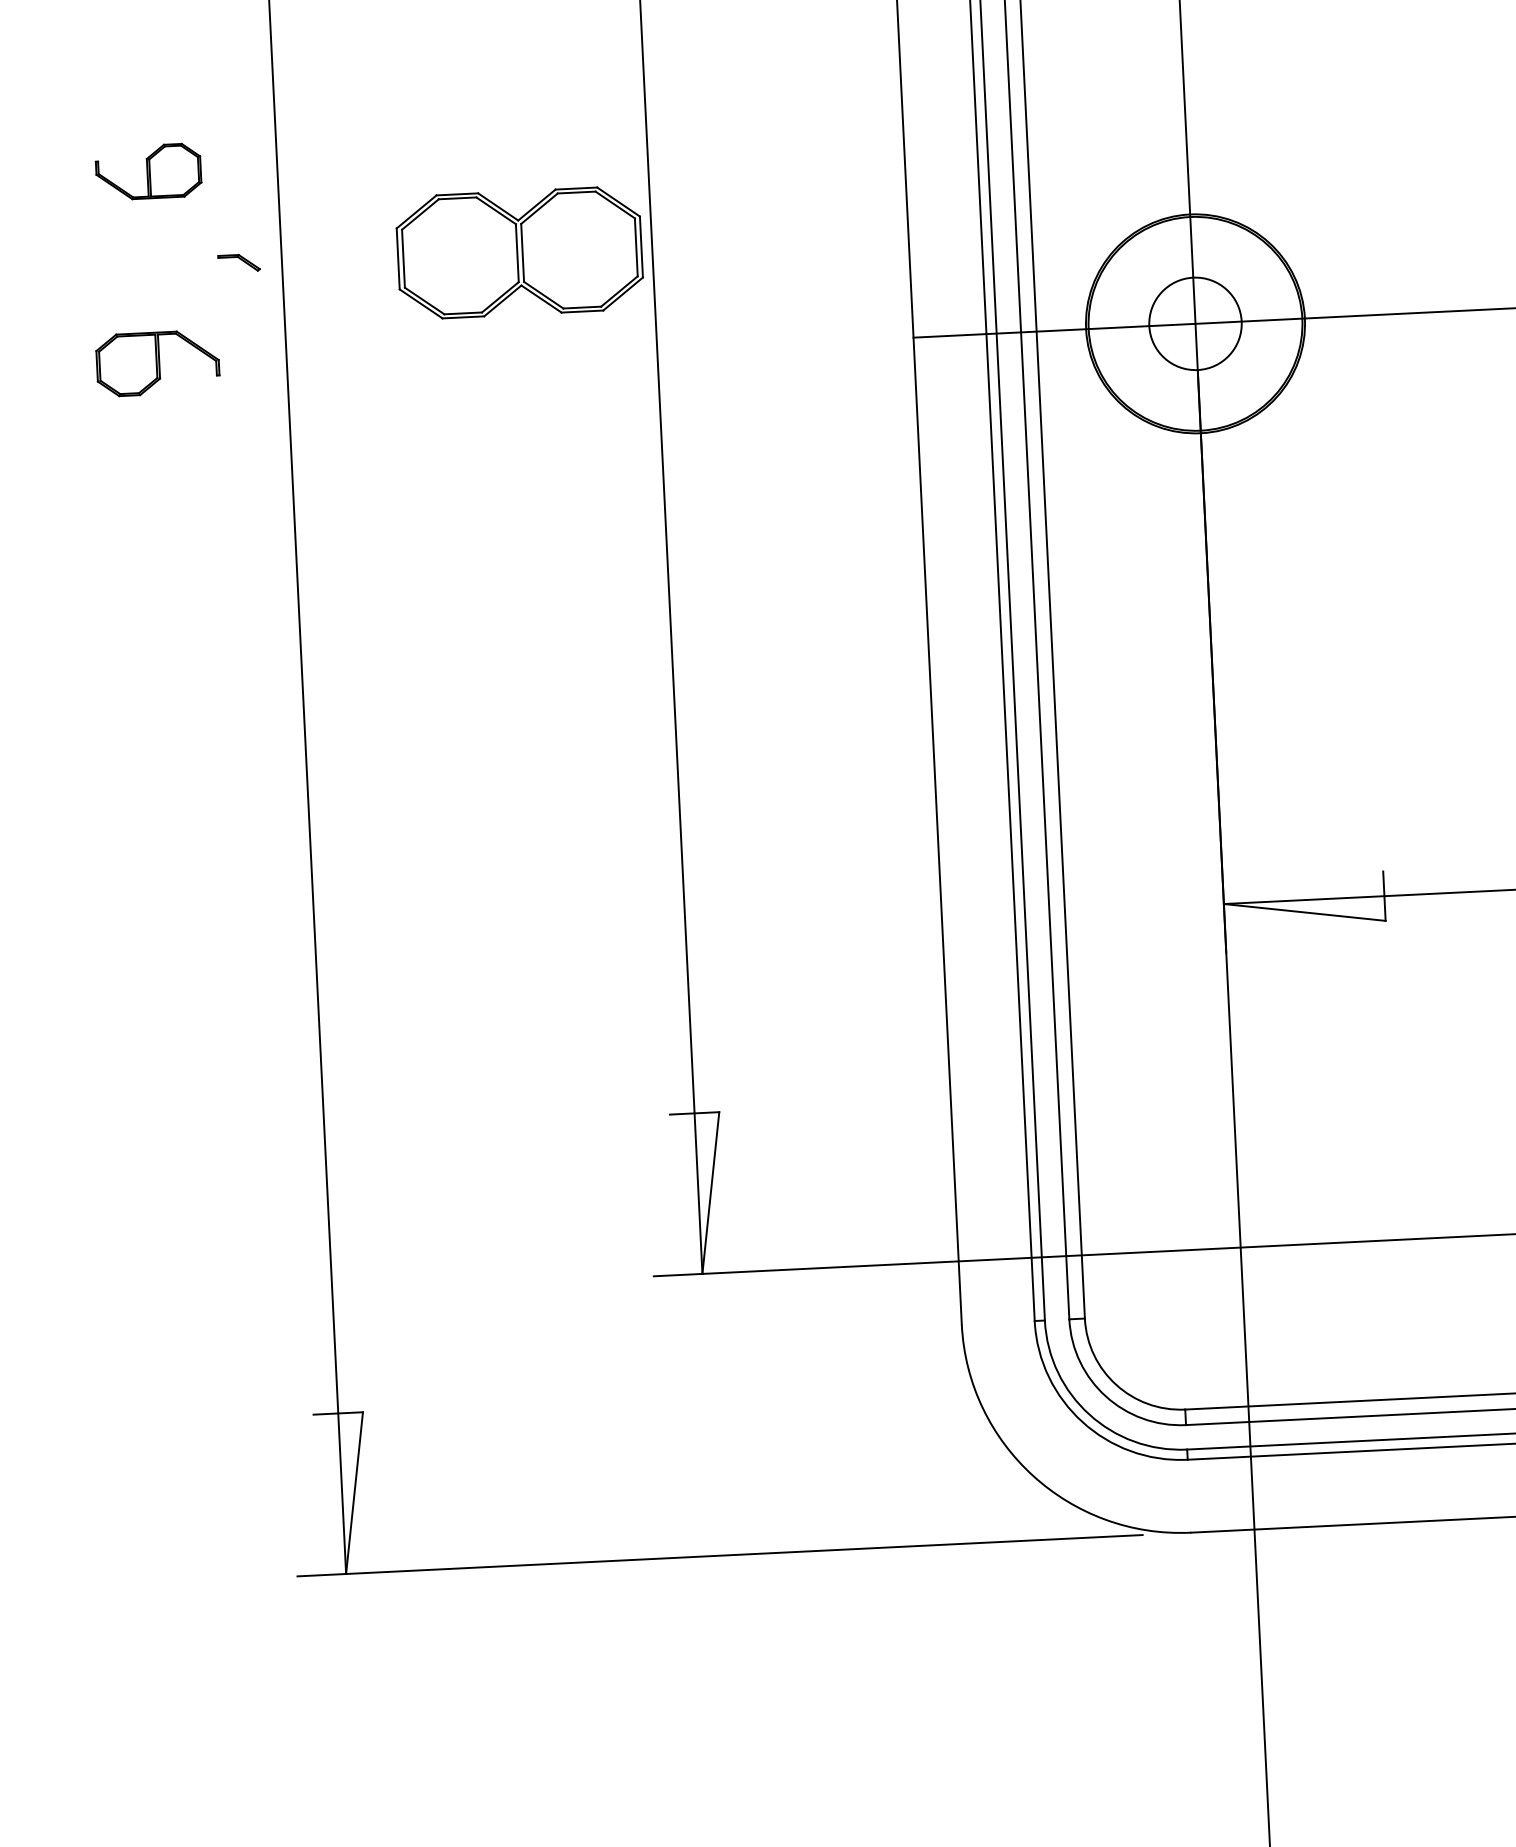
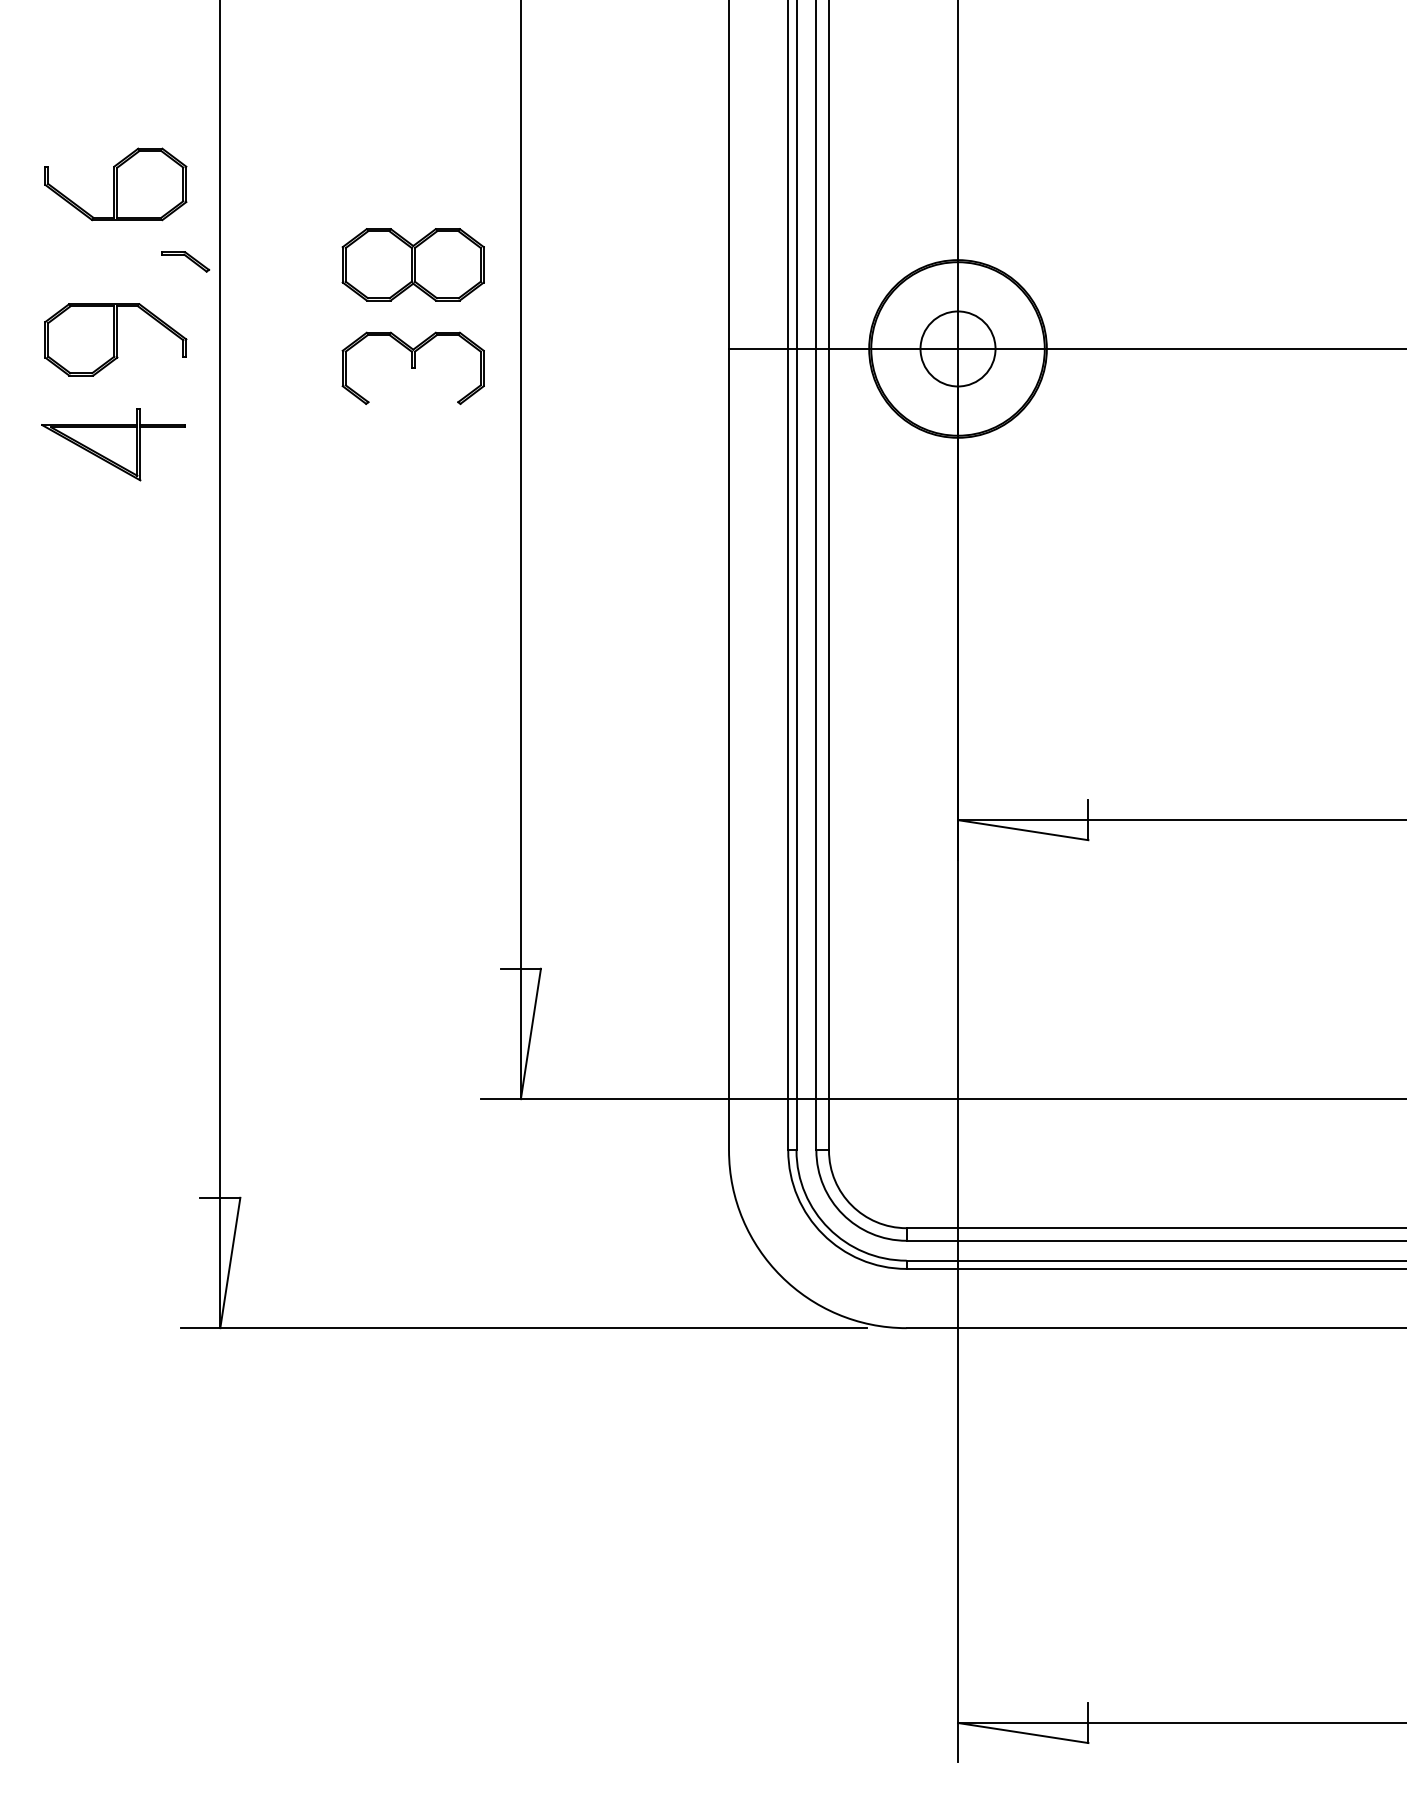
part: (148, 172) -> (115, 184), size x1.67
part: (518, 252) -> (412, 264), size x0.71
part: (239, 262) -> (185, 261), size x1.43
part: (157, 362) -> (115, 339), size x1.43
part: (524, 379) -> (412, 367), added
part: (161, 492) -> (113, 444), added

